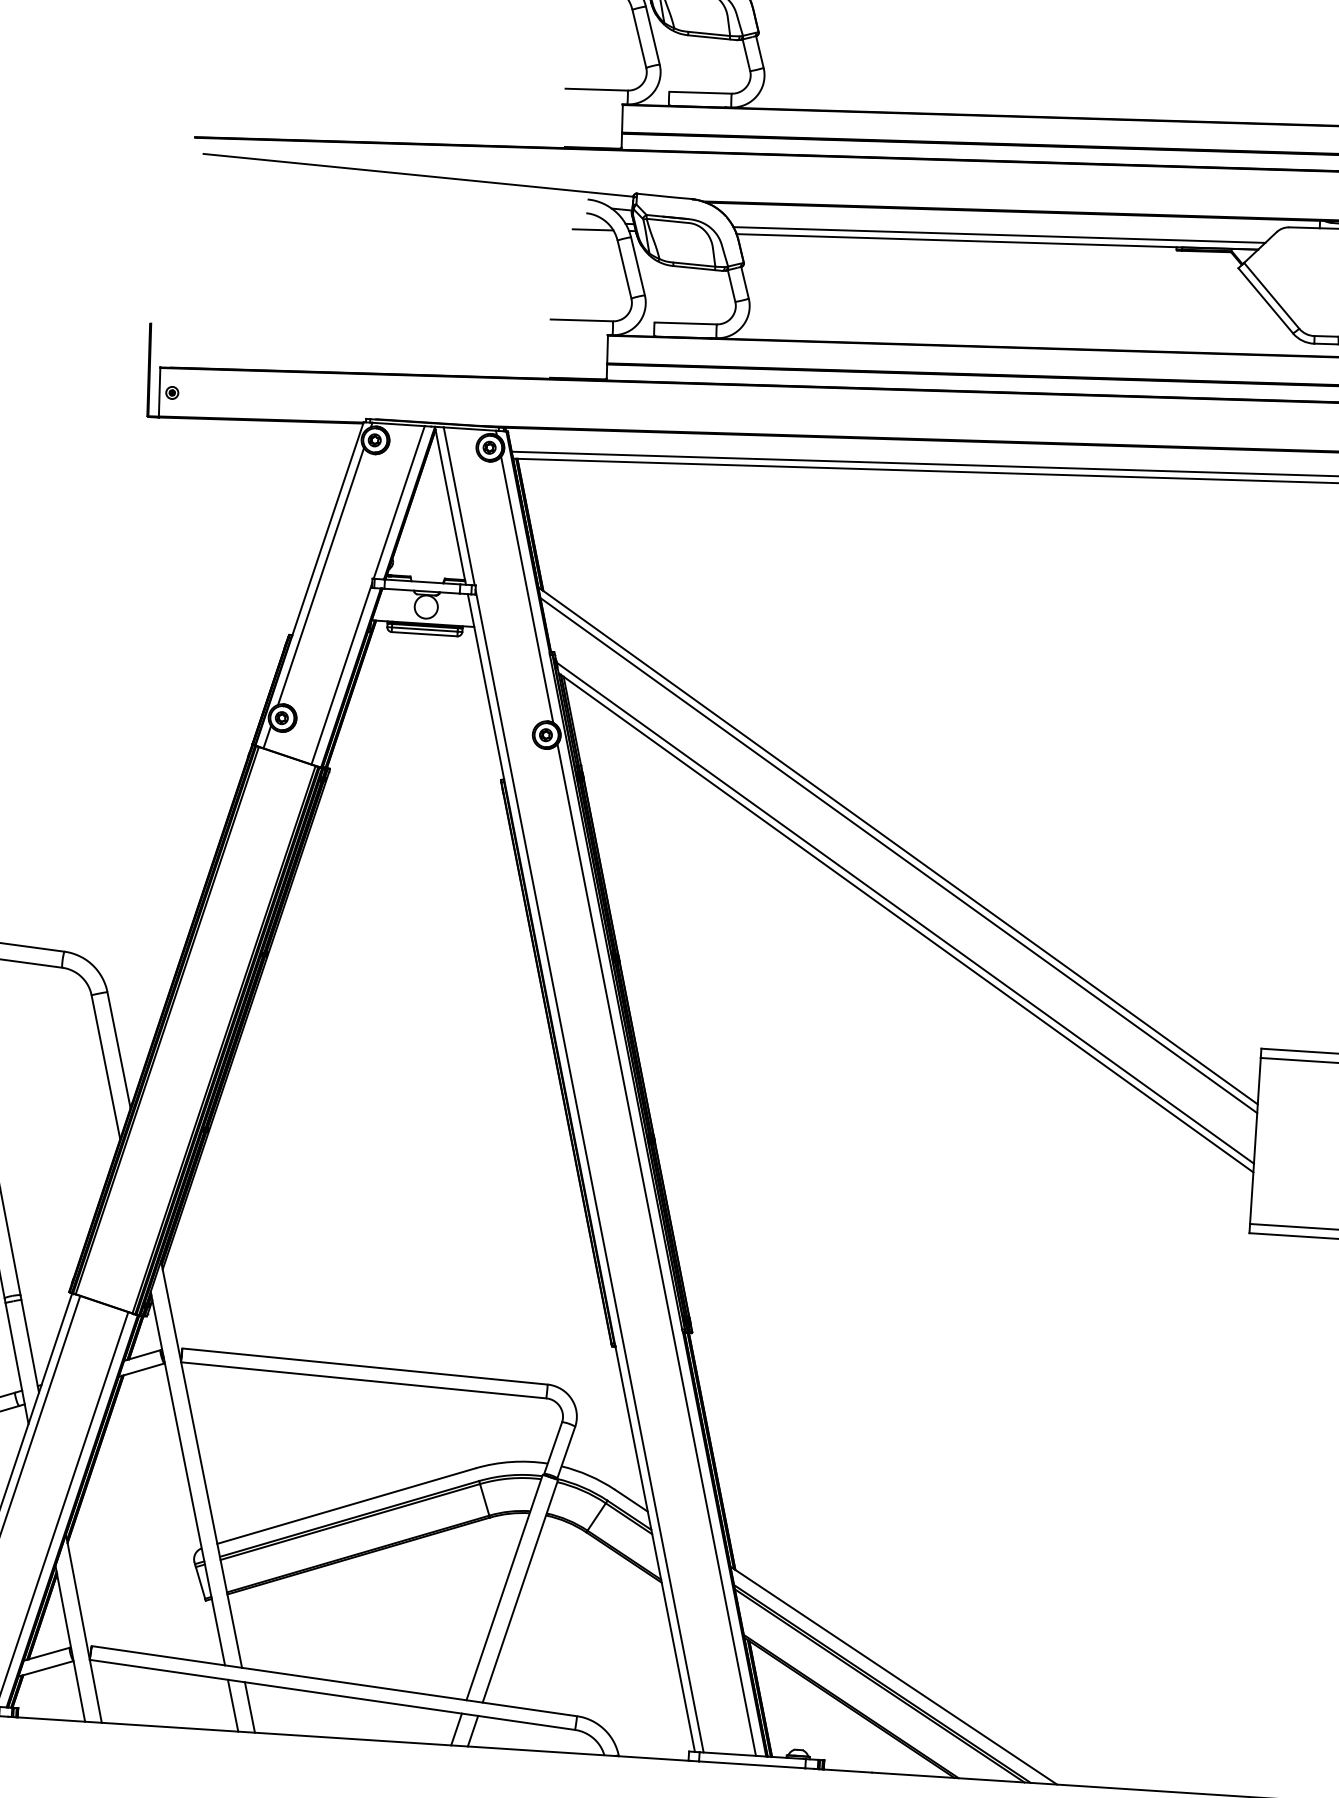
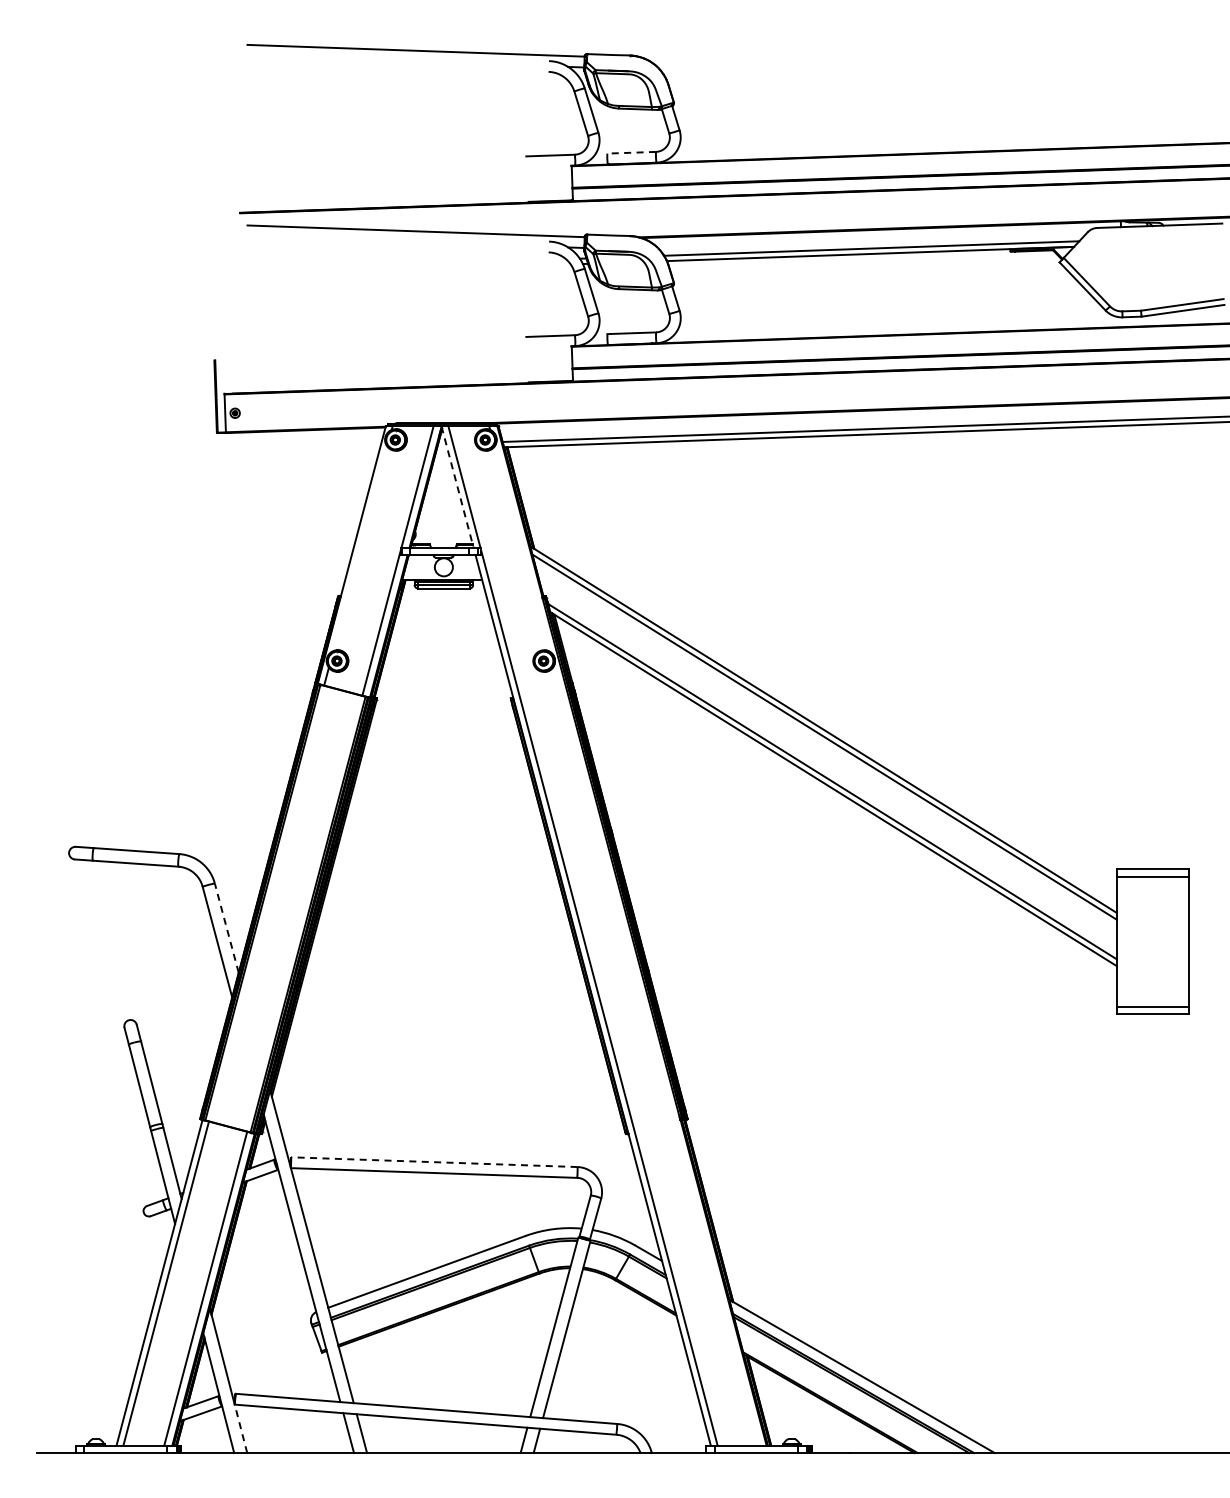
line: (700, 92) -> (631, 152), solid -> dashed
line: (592, 229) -> (554, 264), removed
line: (450, 506) -> (457, 487), solid -> dashed
line: (321, 576) -> (360, 548), removed
line: (527, 589) -> (521, 548), removed
line: (118, 1049) -> (226, 927), solid -> dashed
line: (656, 1249) -> (655, 1056), removed
line: (363, 1366) -> (433, 1162), solid -> dashed
line: (95, 1690) -> (240, 1428), solid -> dashed

